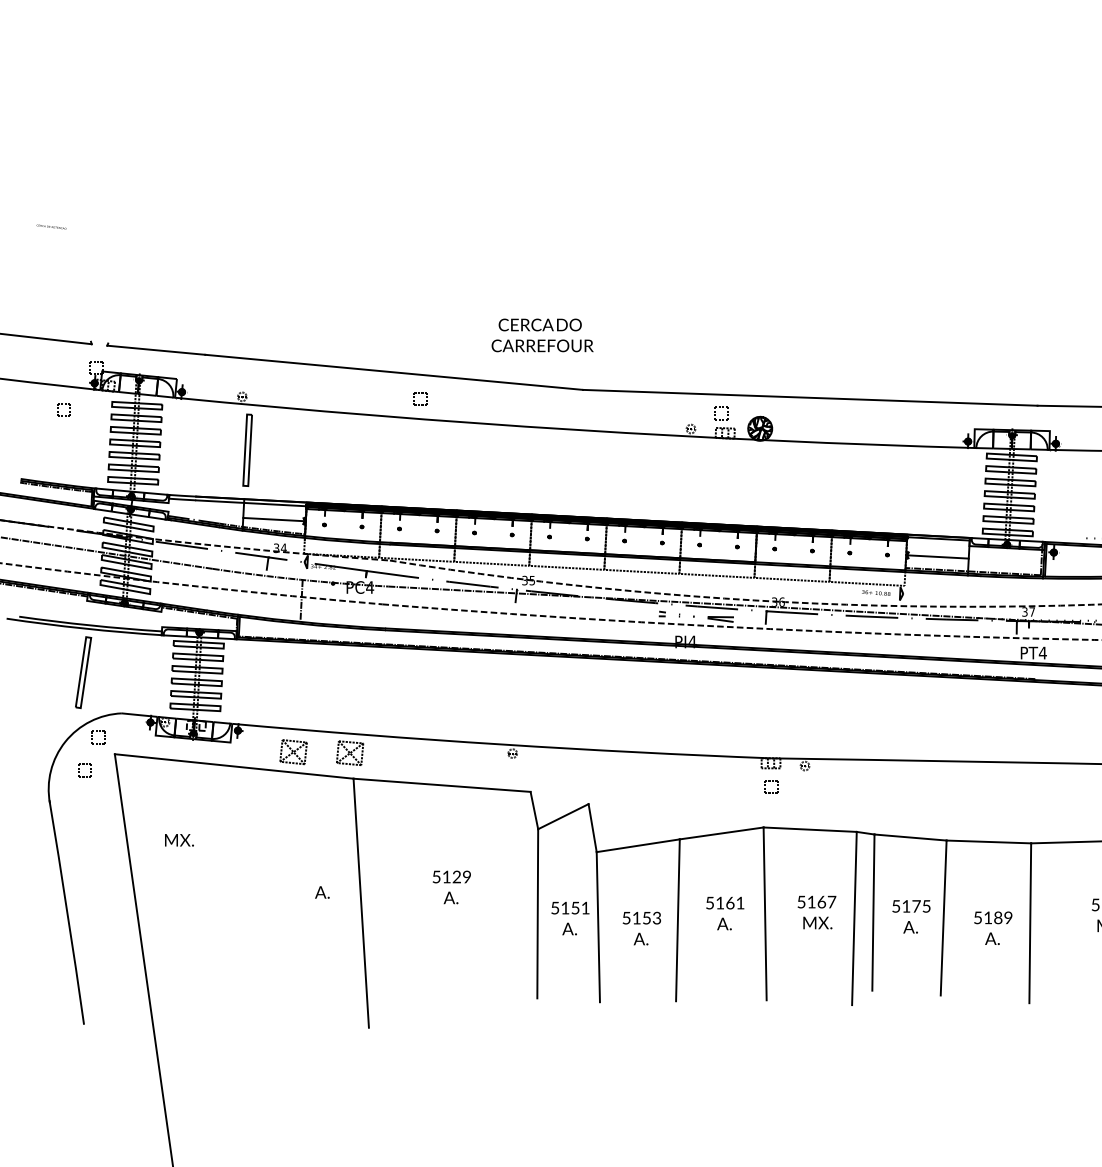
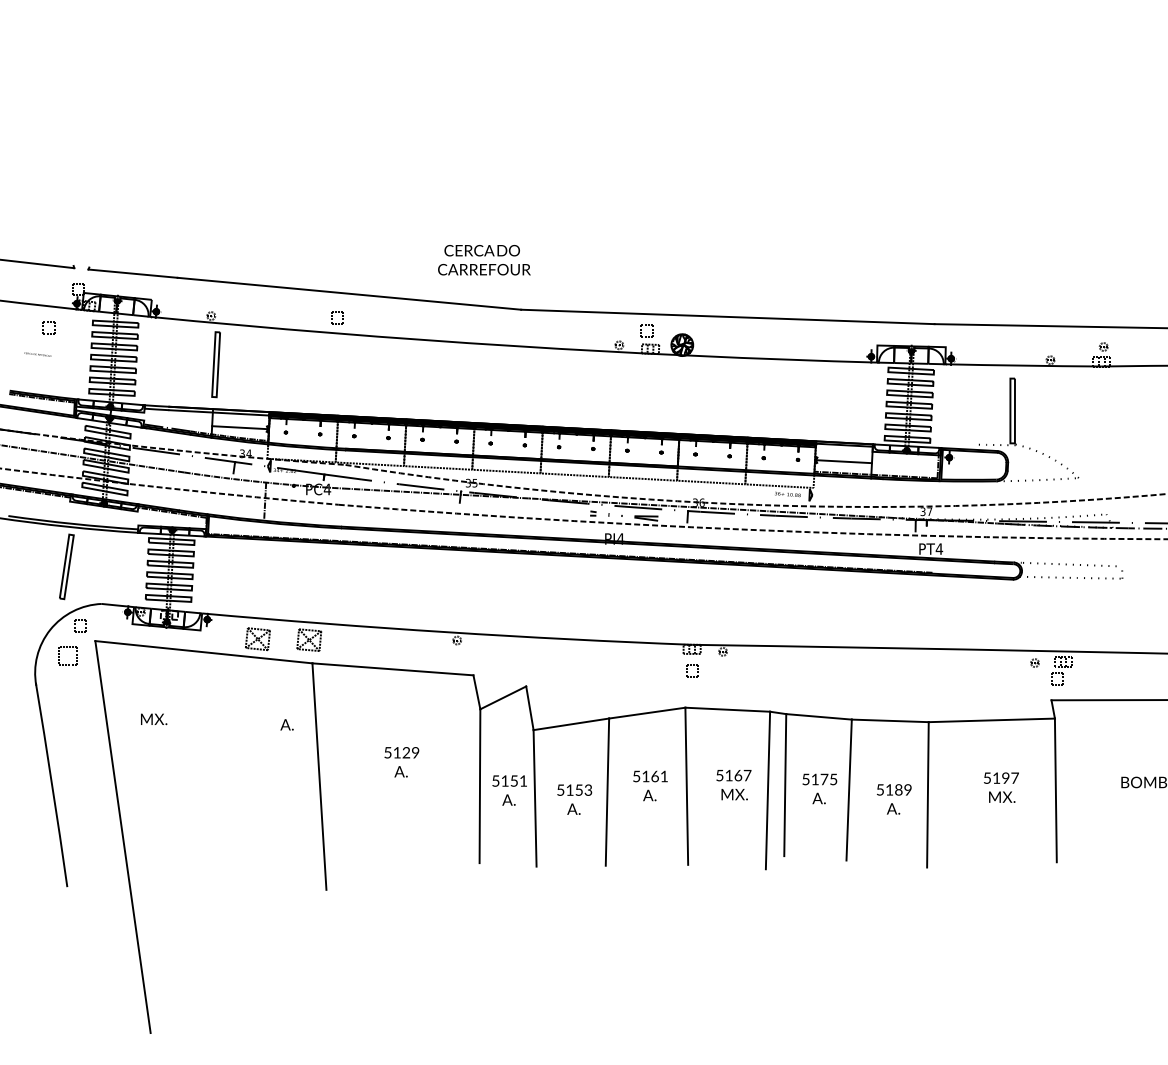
text: (51, 226) -> (37, 354), moved
part: (420, 398) -> (337, 317), moved
part: (85, 770) -> (68, 655), size x1.6
text: (321, 892) -> (286, 724), moved

